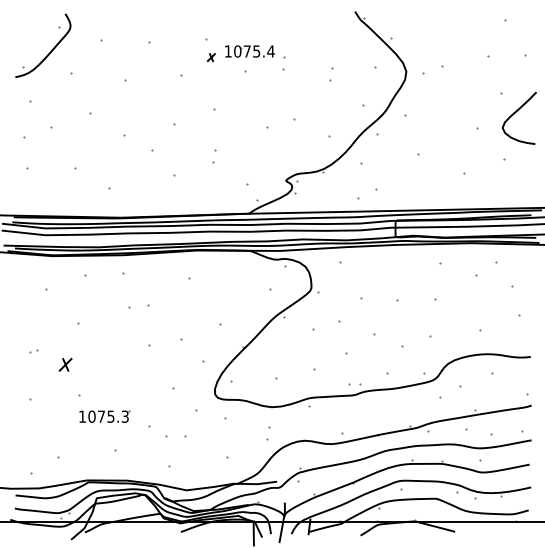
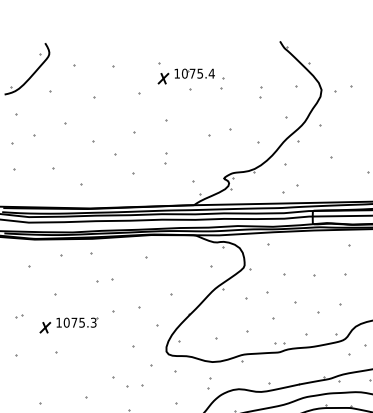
part: (211, 57) -> (163, 78), size x1.67
part: (104, 416) -> (76, 322), moved

